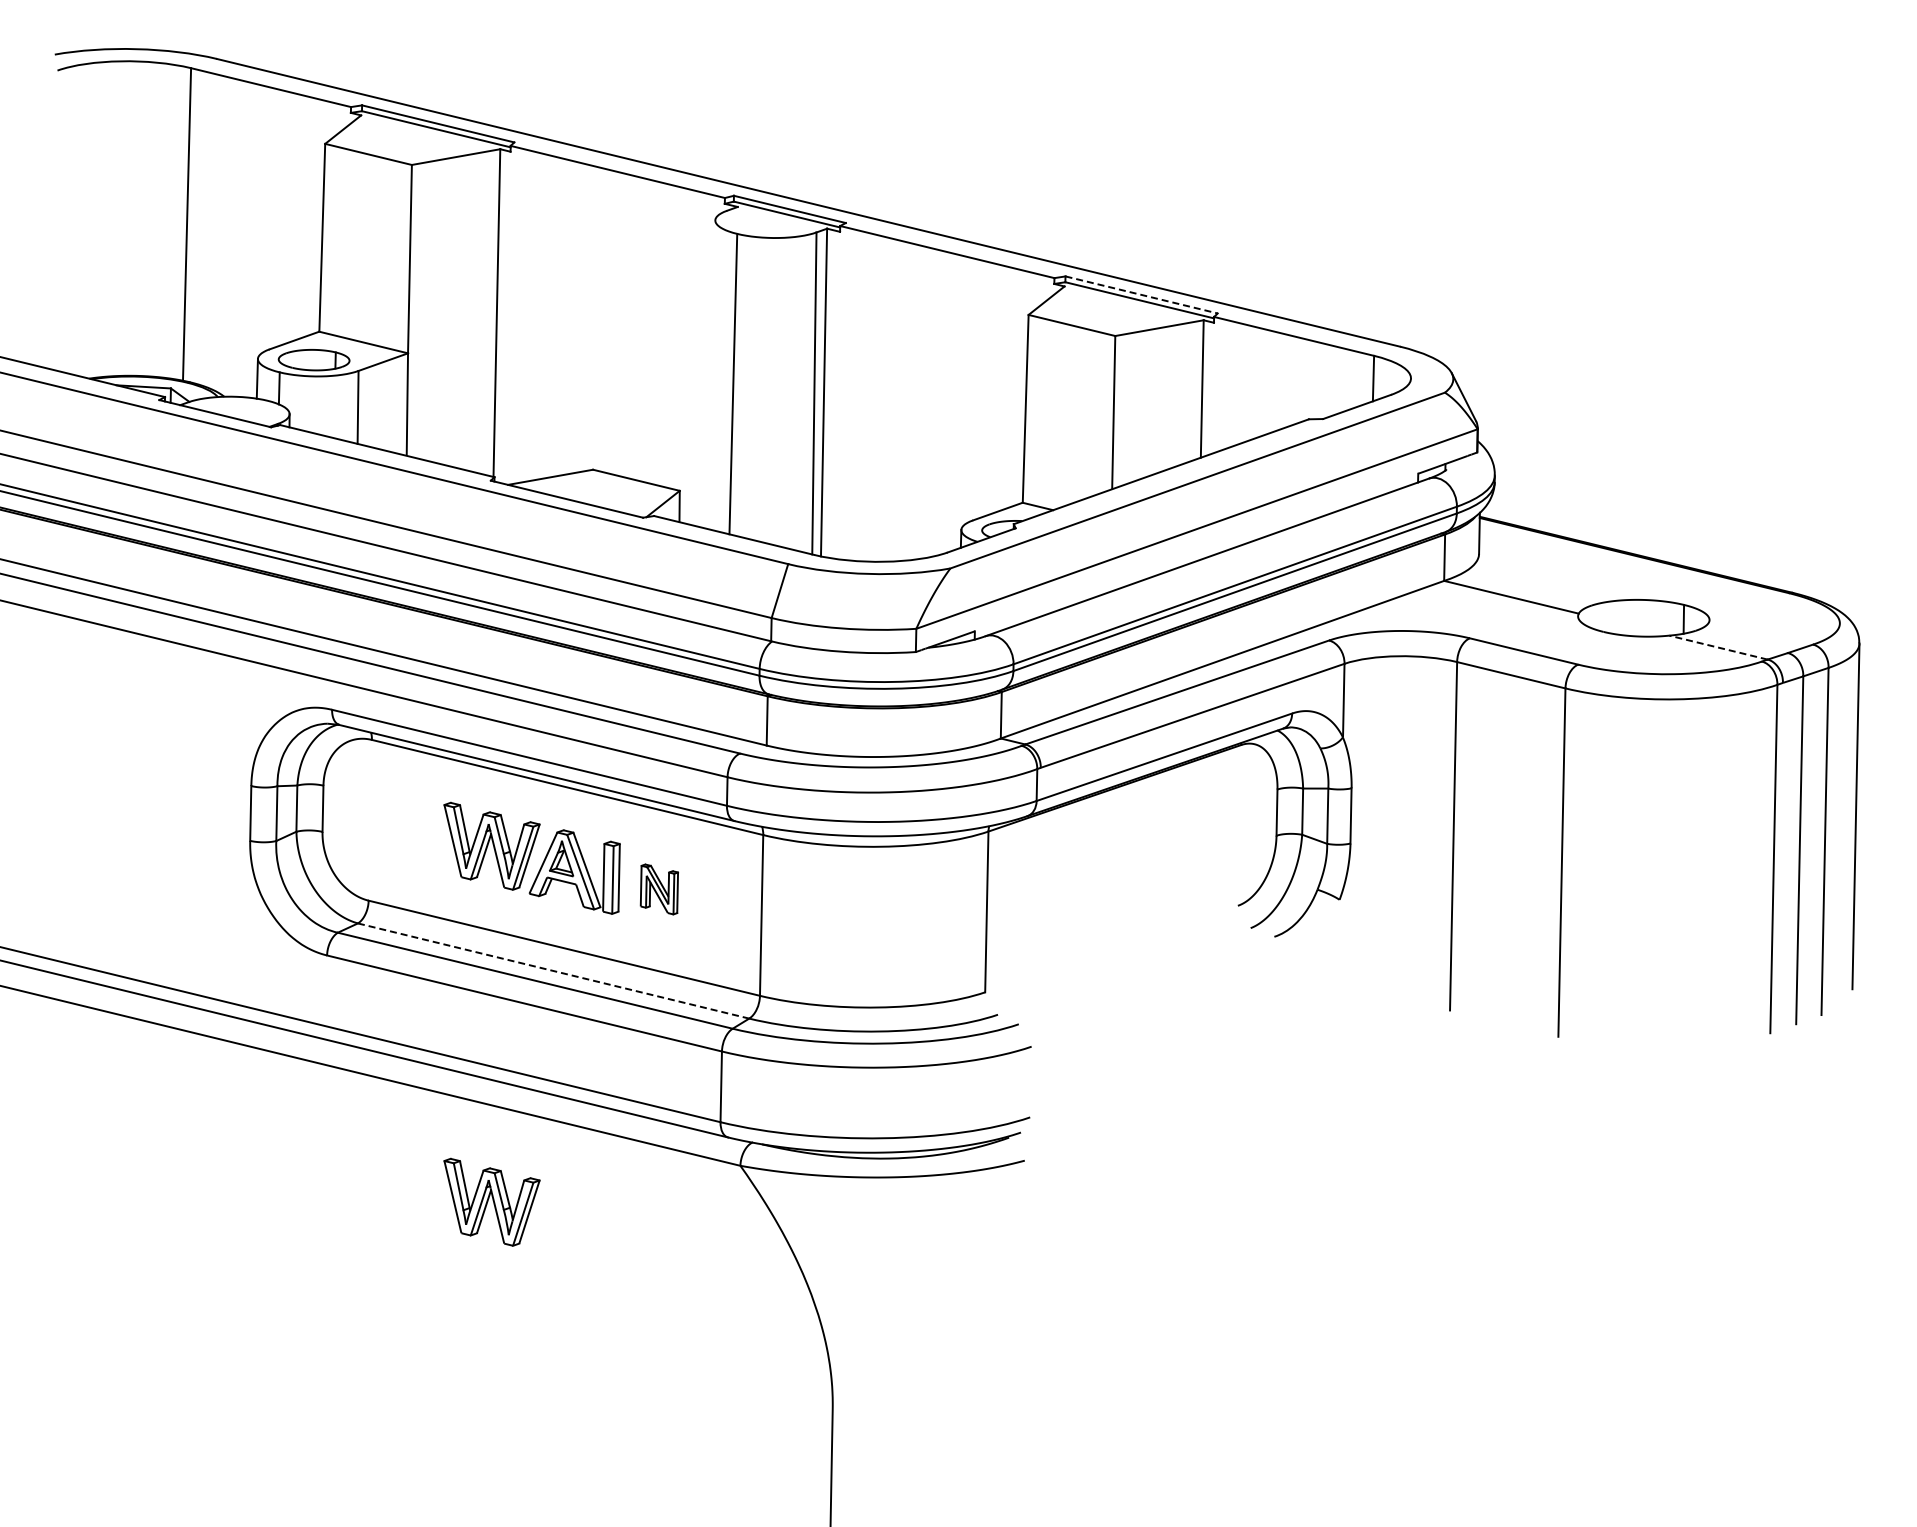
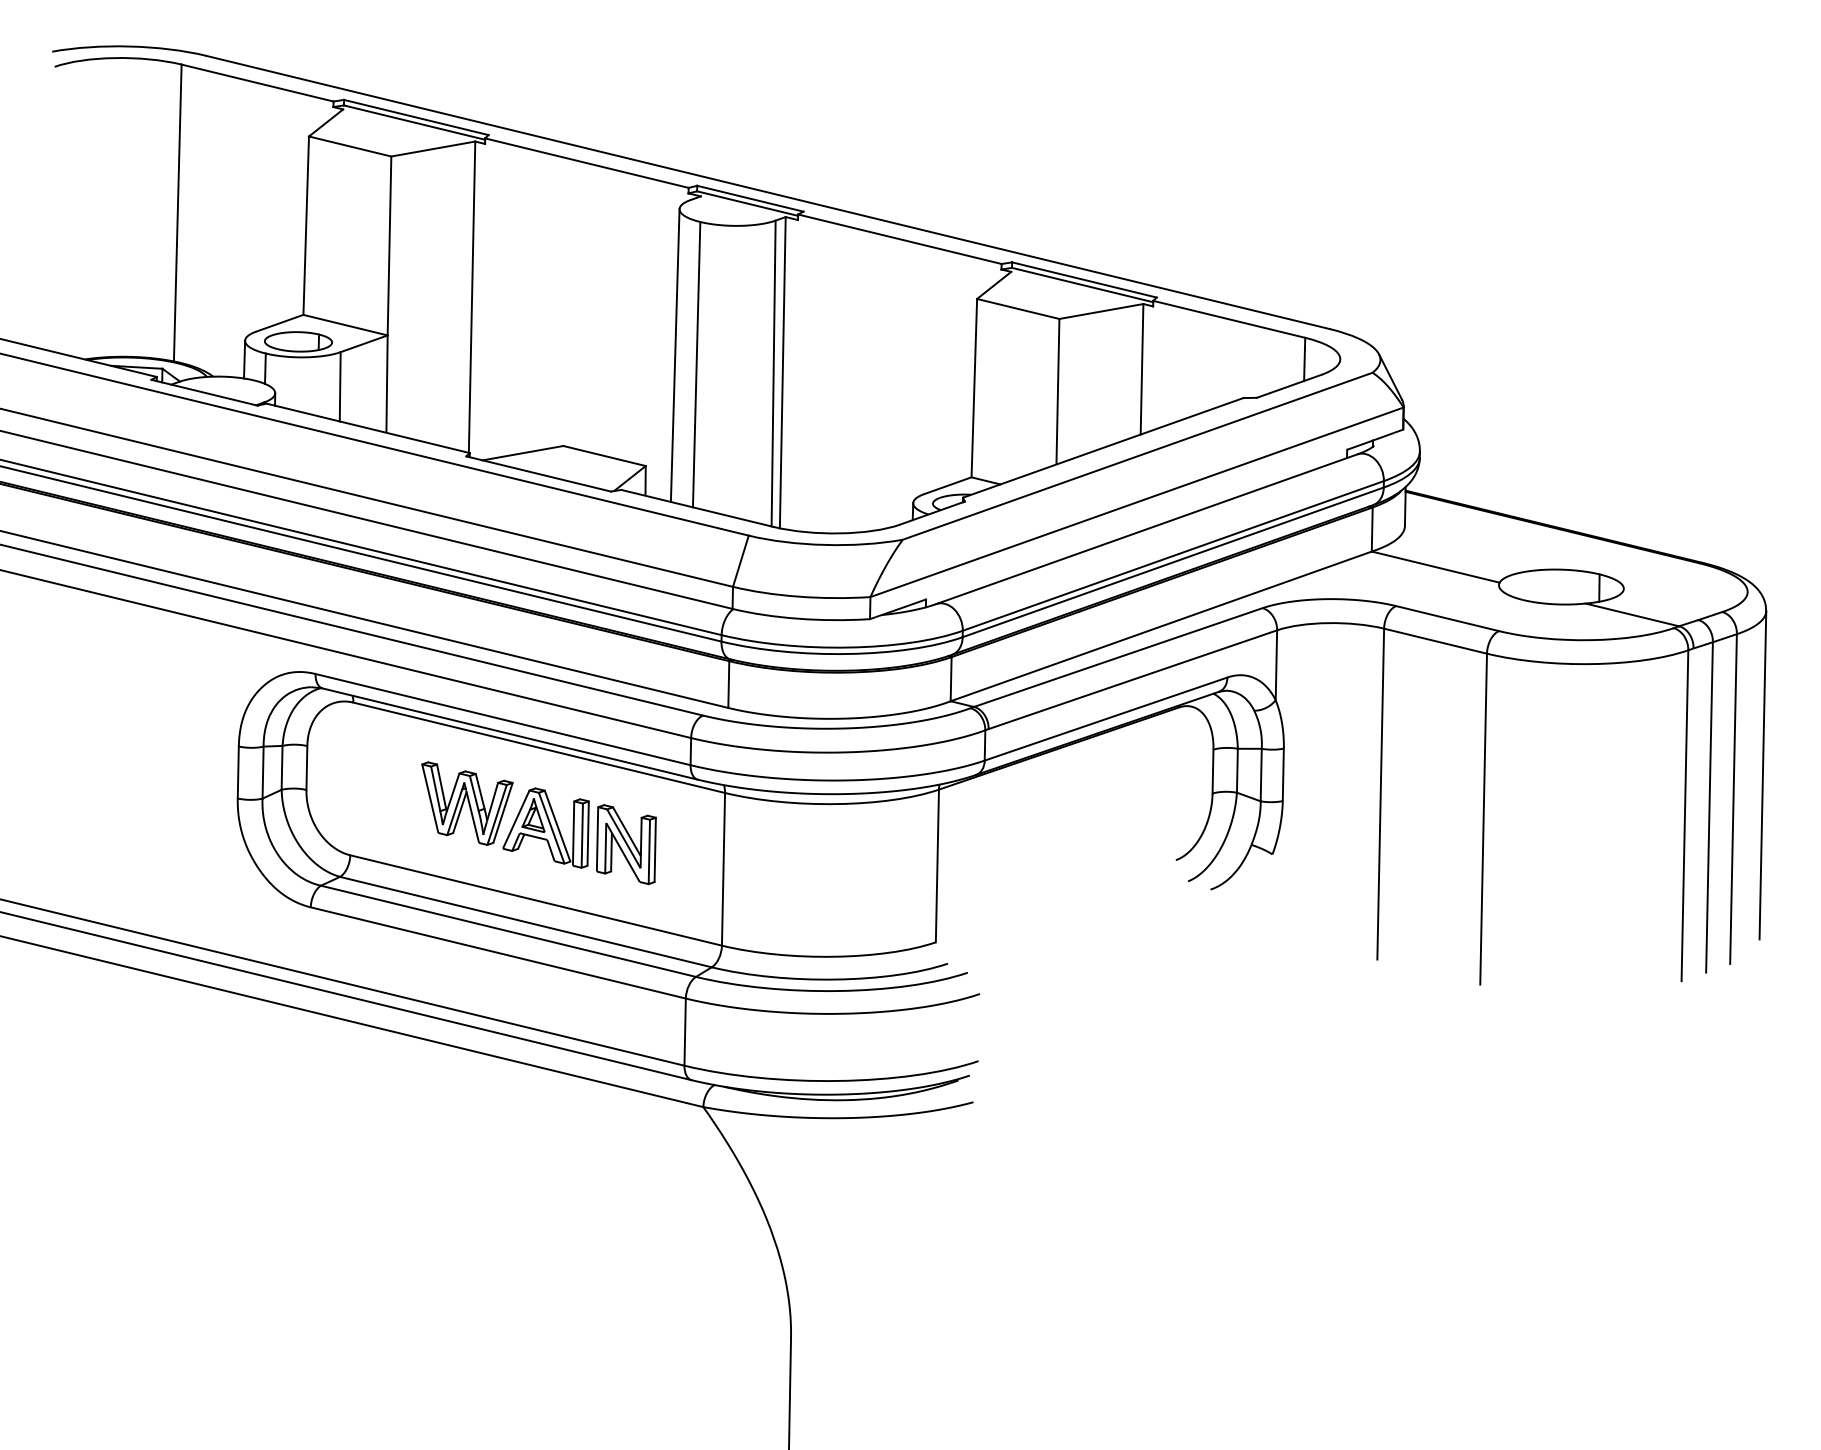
line: (1142, 295) -> (1085, 280), dashed -> solid
line: (710, 374) -> (674, 355), added
line: (1718, 647) -> (1632, 614), dashed -> solid
part: (659, 889) -> (626, 844), size x1.67
line: (554, 971) -> (526, 922), dashed -> solid
part: (491, 1201) -> (466, 1141), removed

